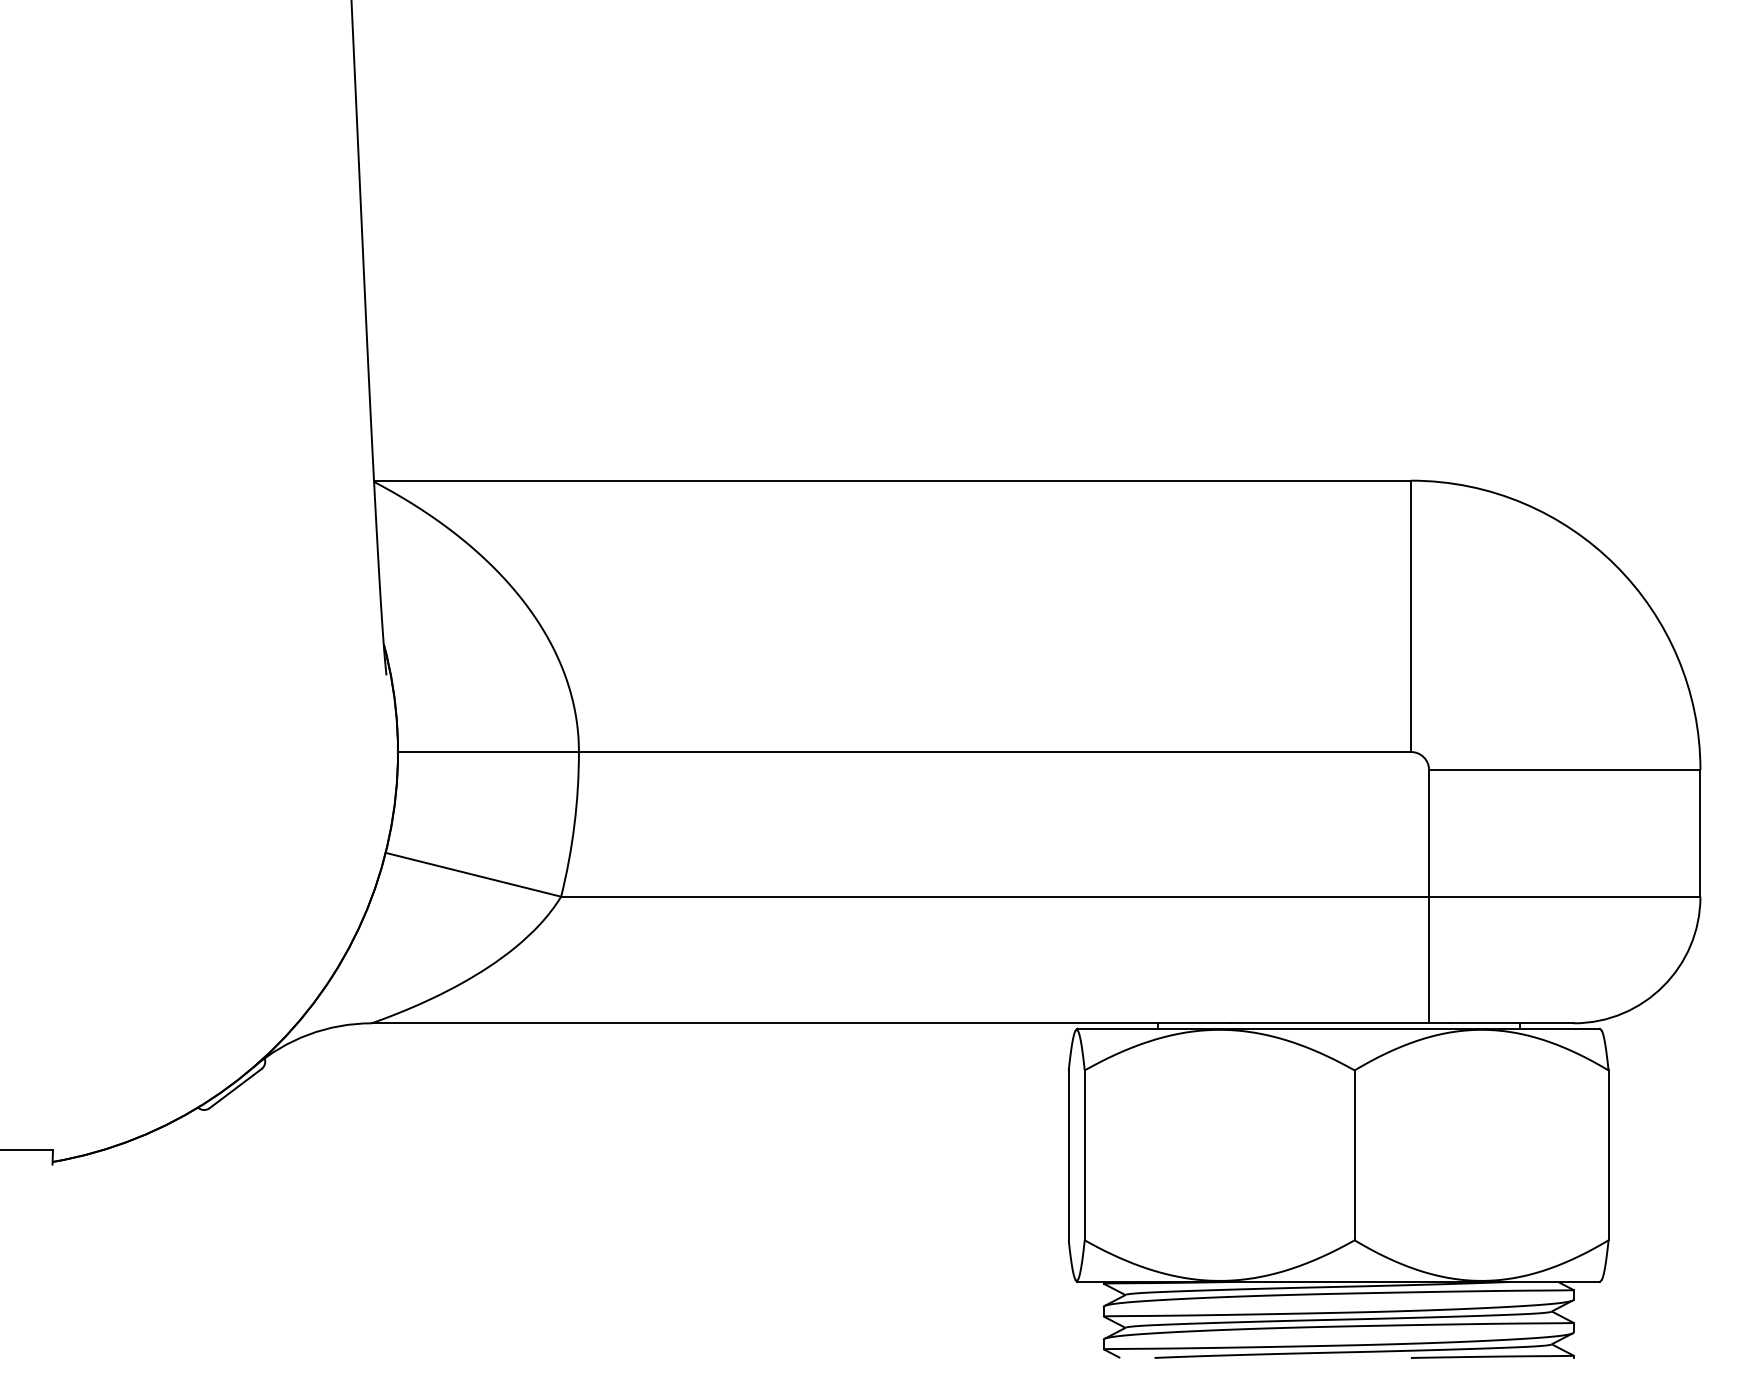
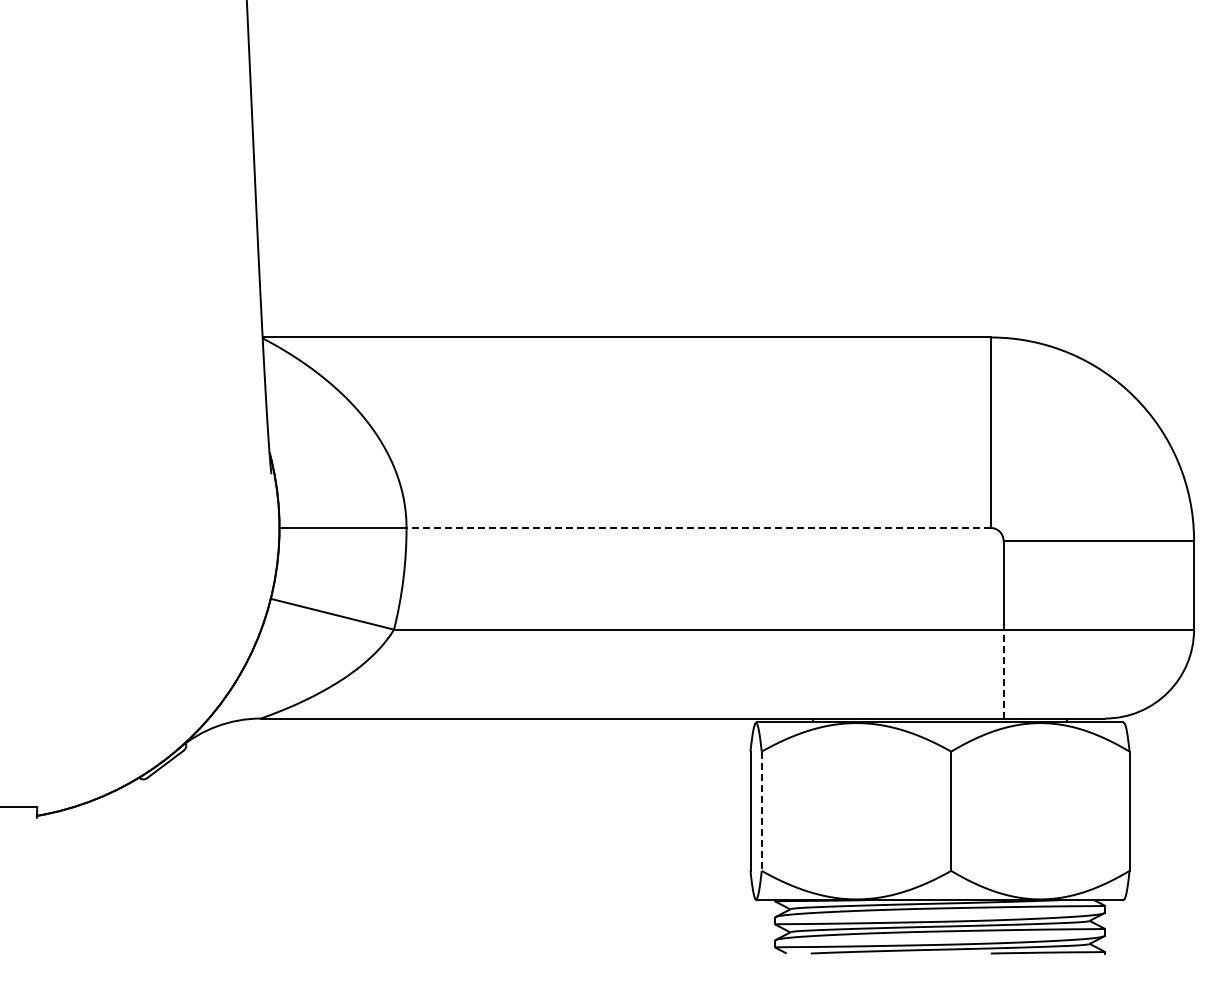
line: (994, 752) -> (698, 528), solid -> dashed
line: (1429, 959) -> (1003, 673), solid -> dashed
line: (1084, 1155) -> (761, 811), solid -> dashed

